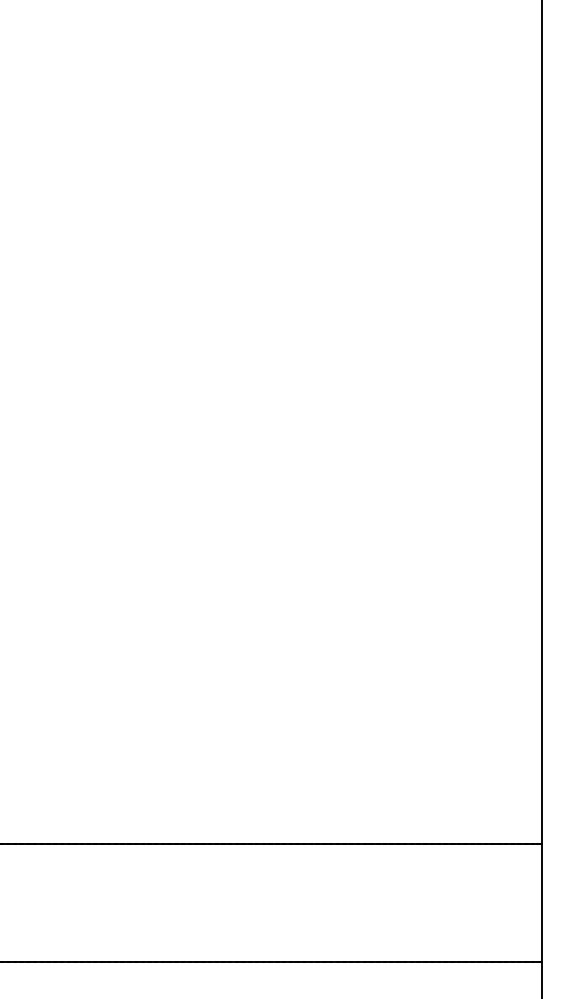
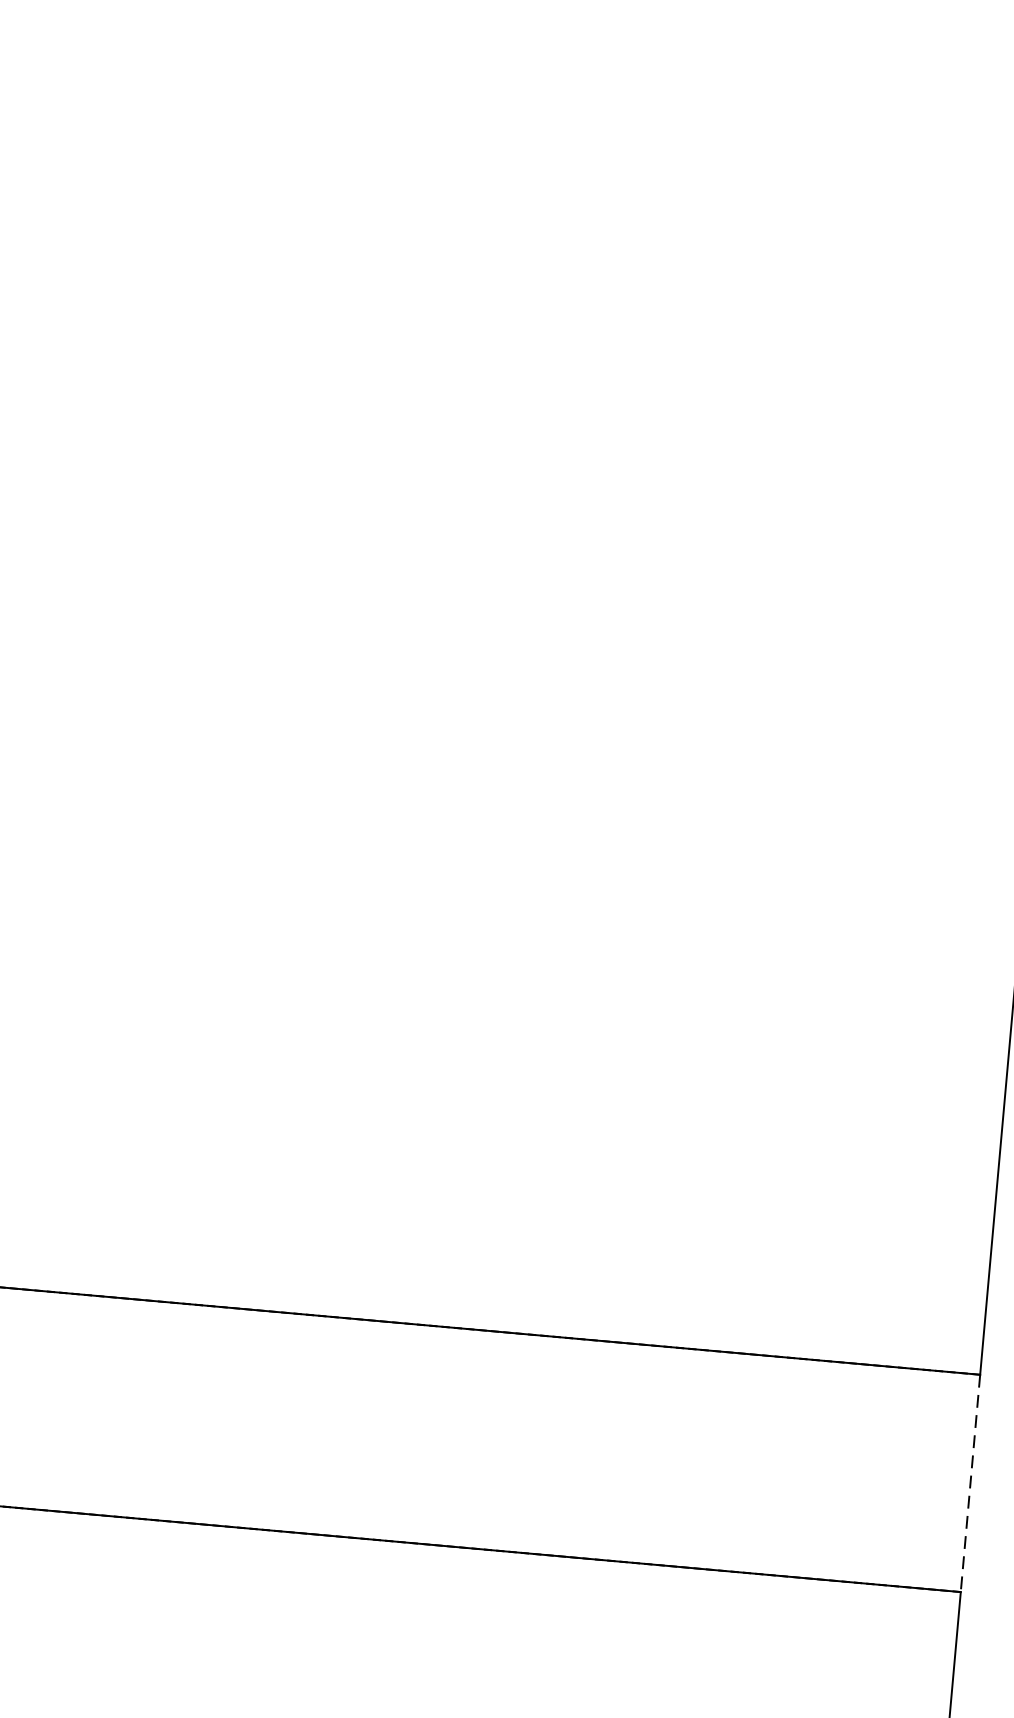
line: (541, 903) -> (969, 1484), solid -> dashed

